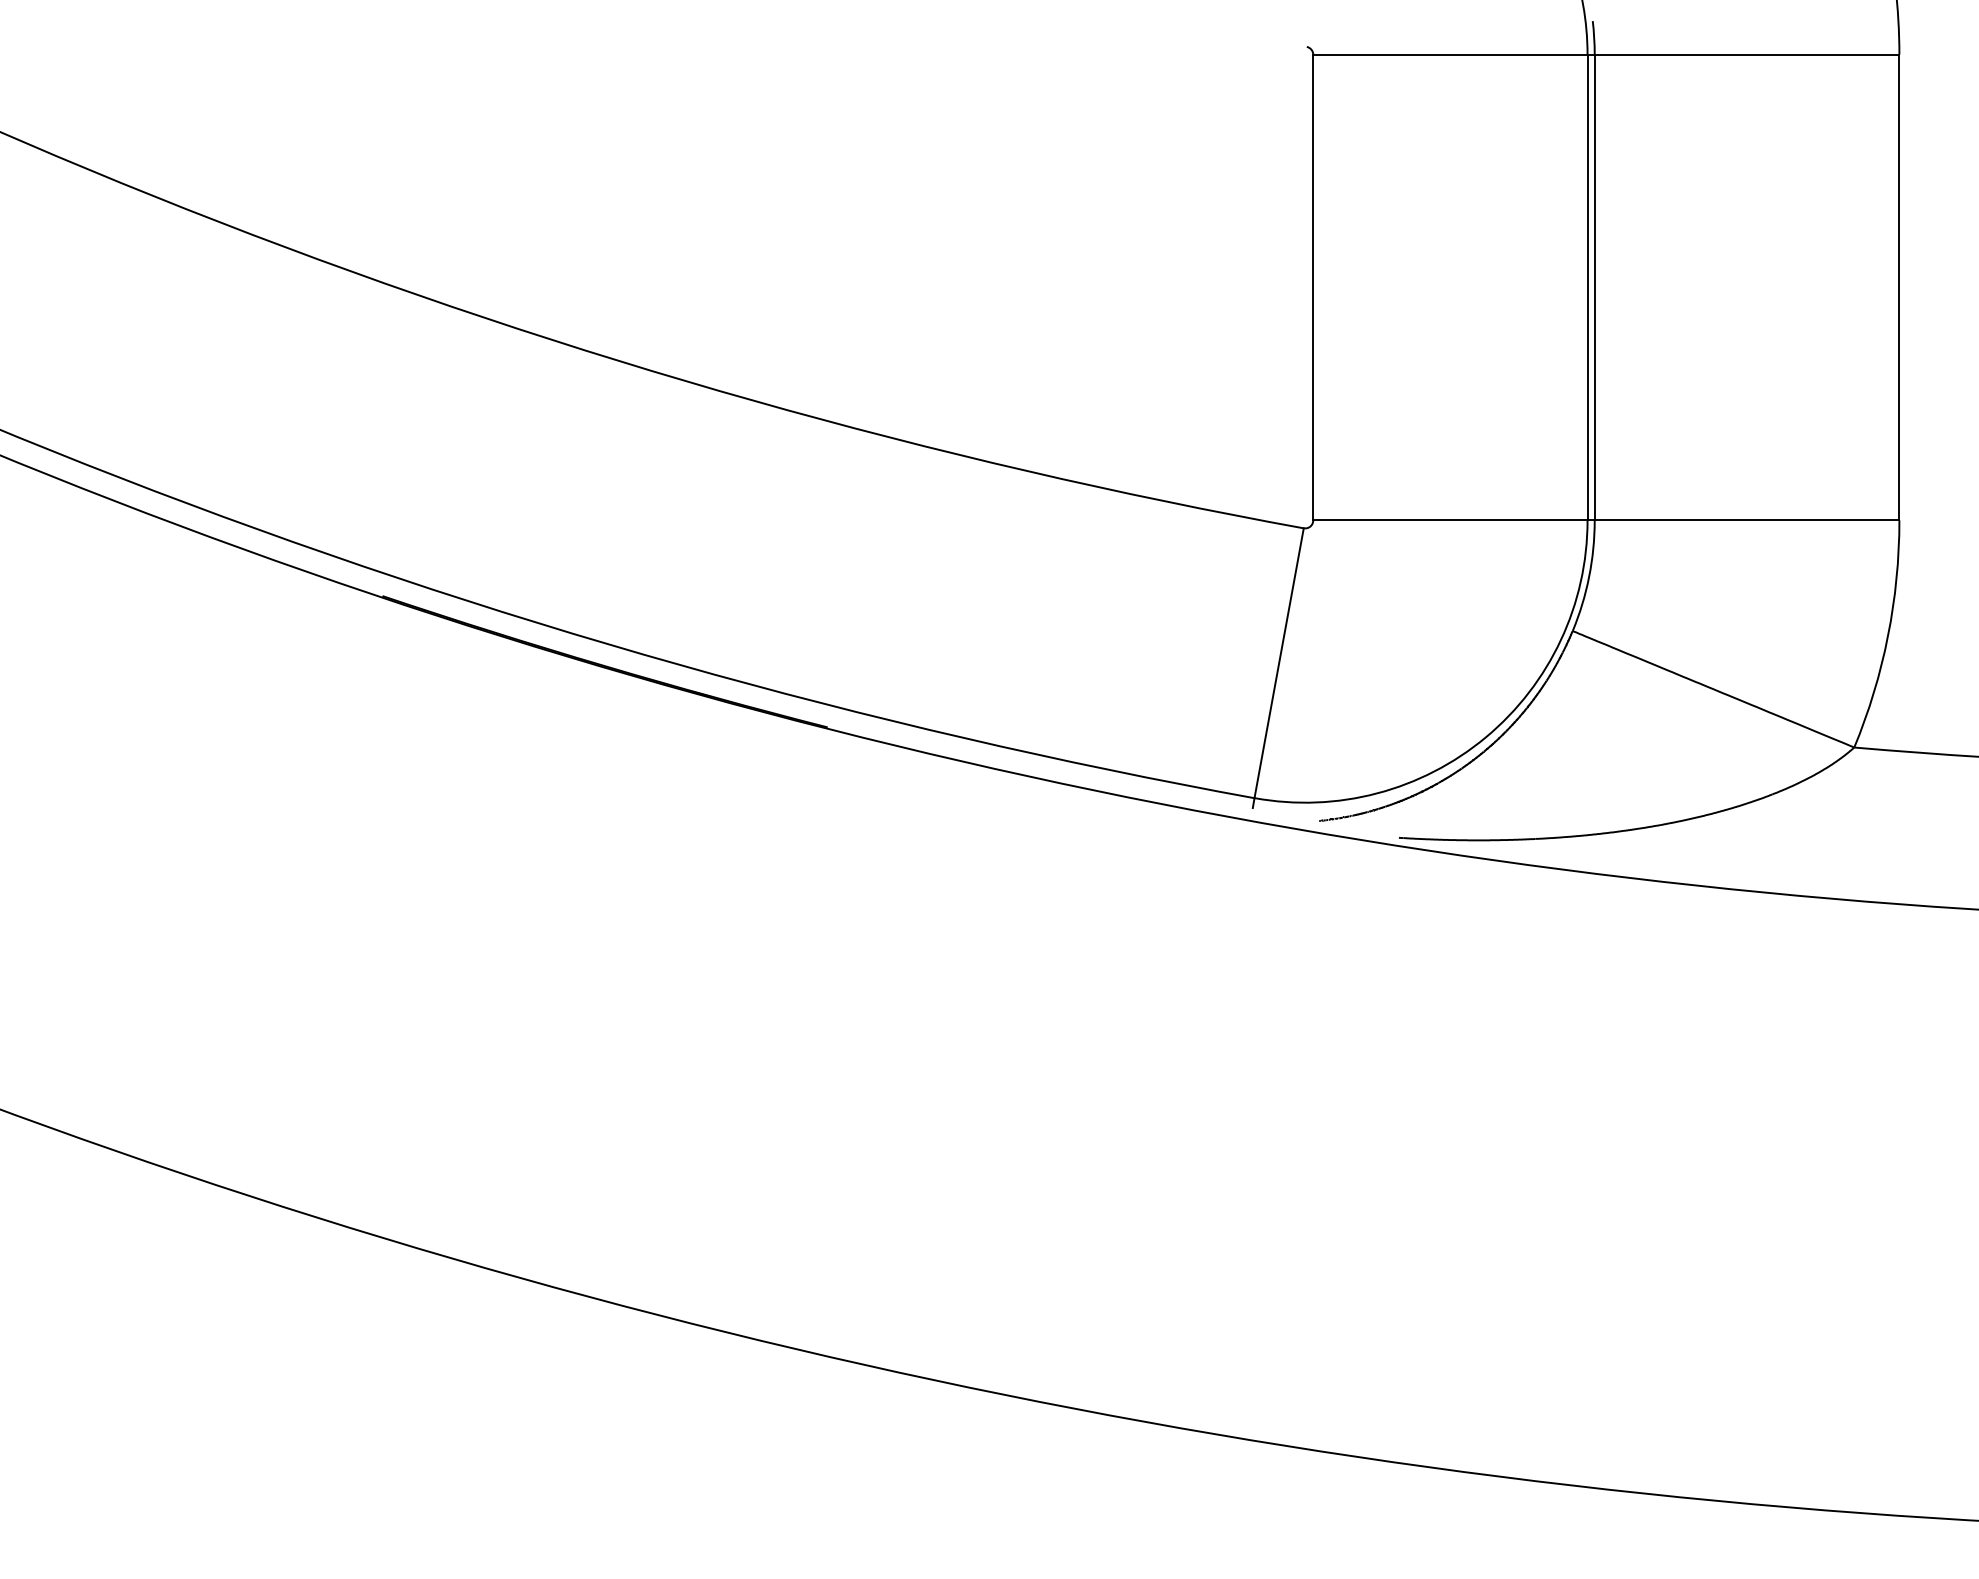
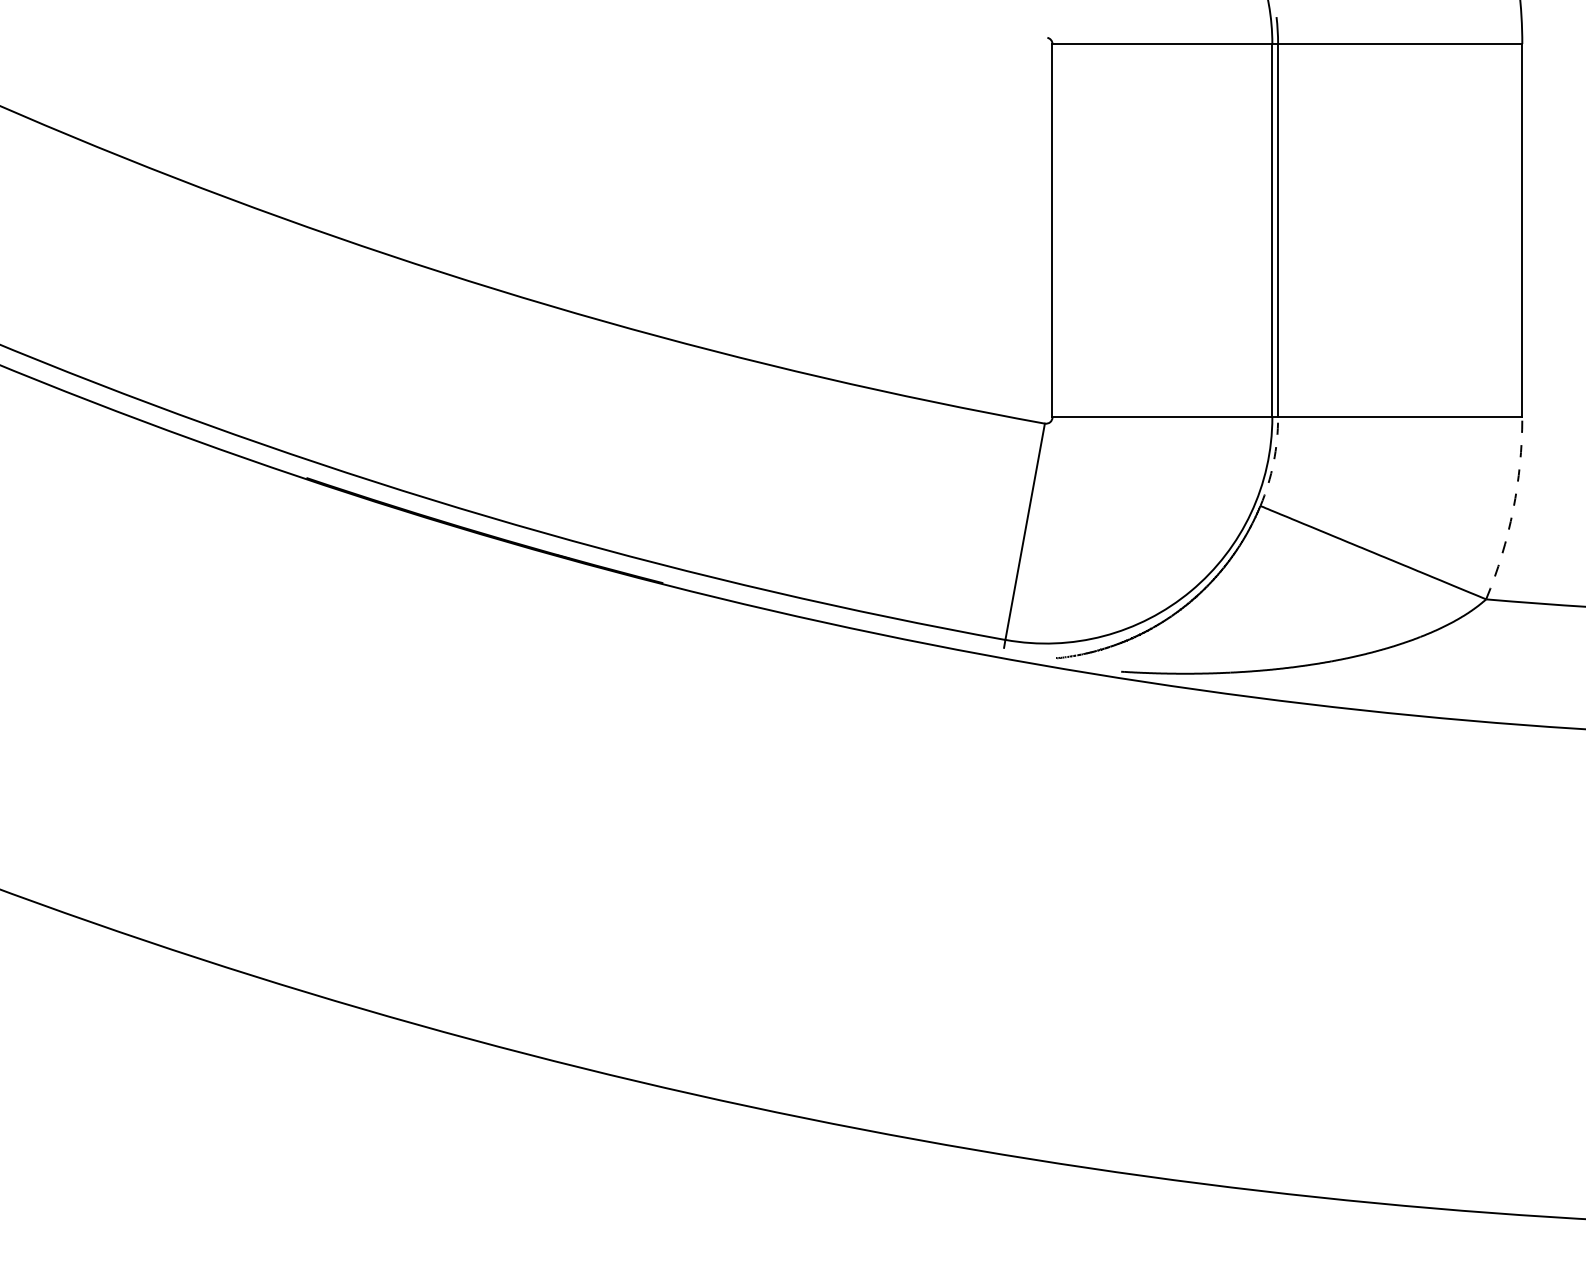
arc: (1588, 576) -> (1273, 462), solid -> dashed
arc: (1888, 636) -> (1513, 510), solid -> dashed

